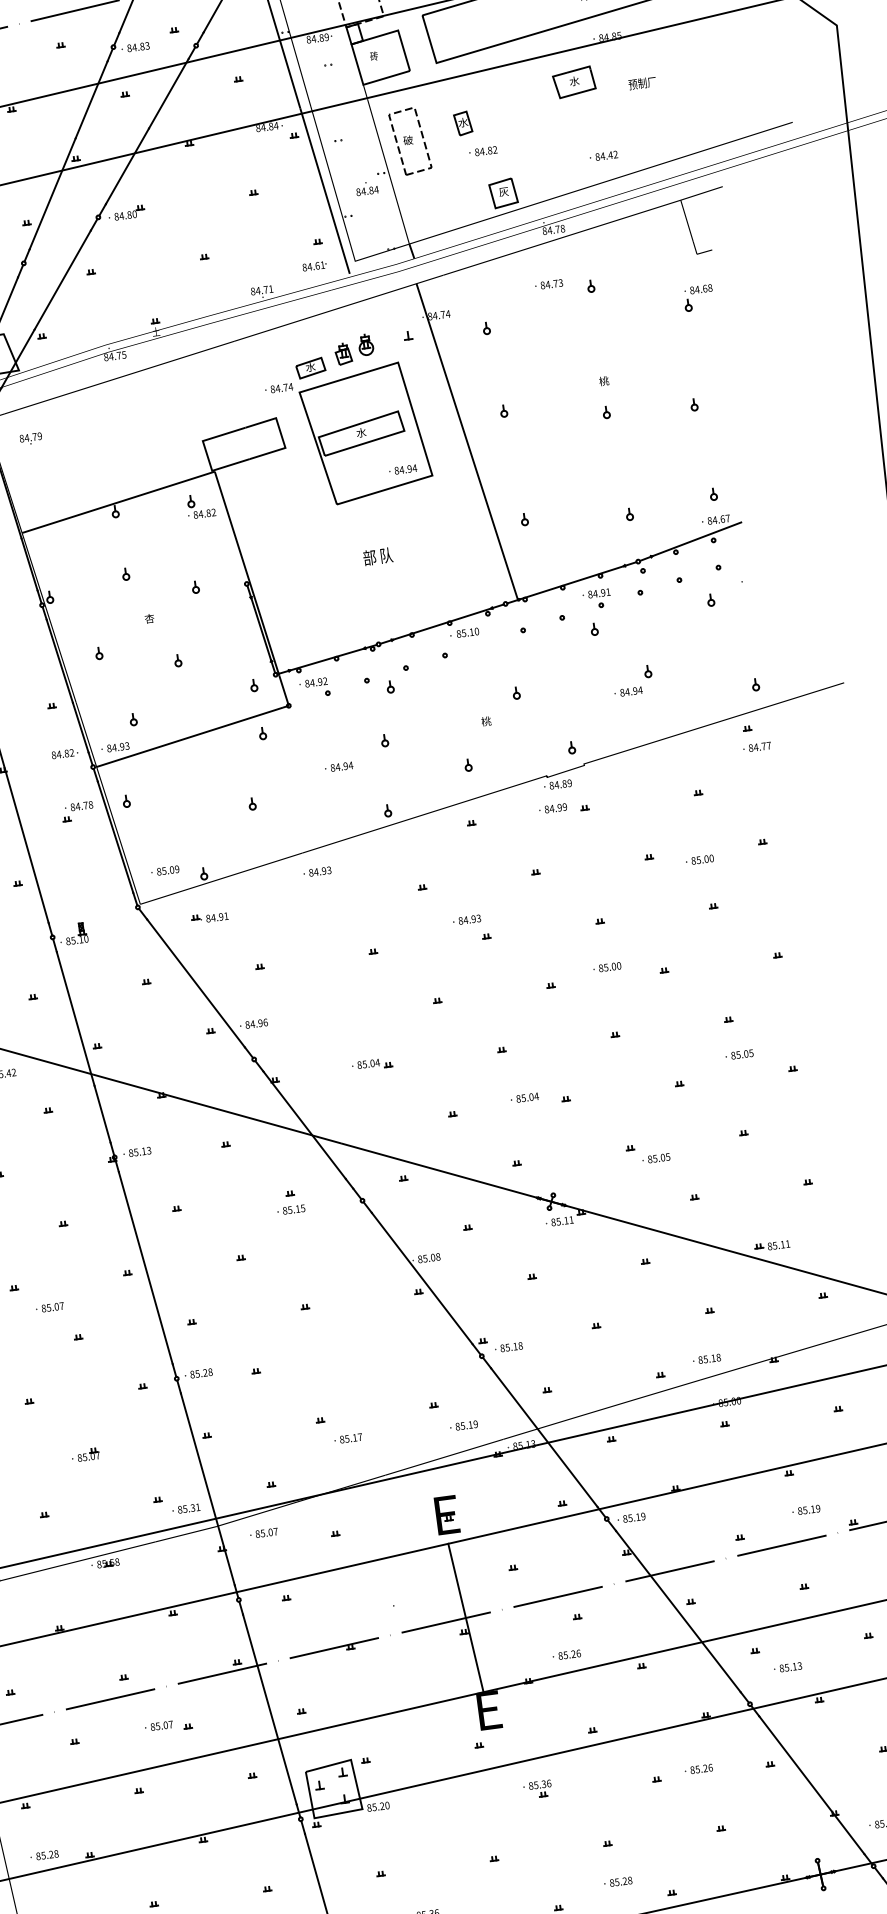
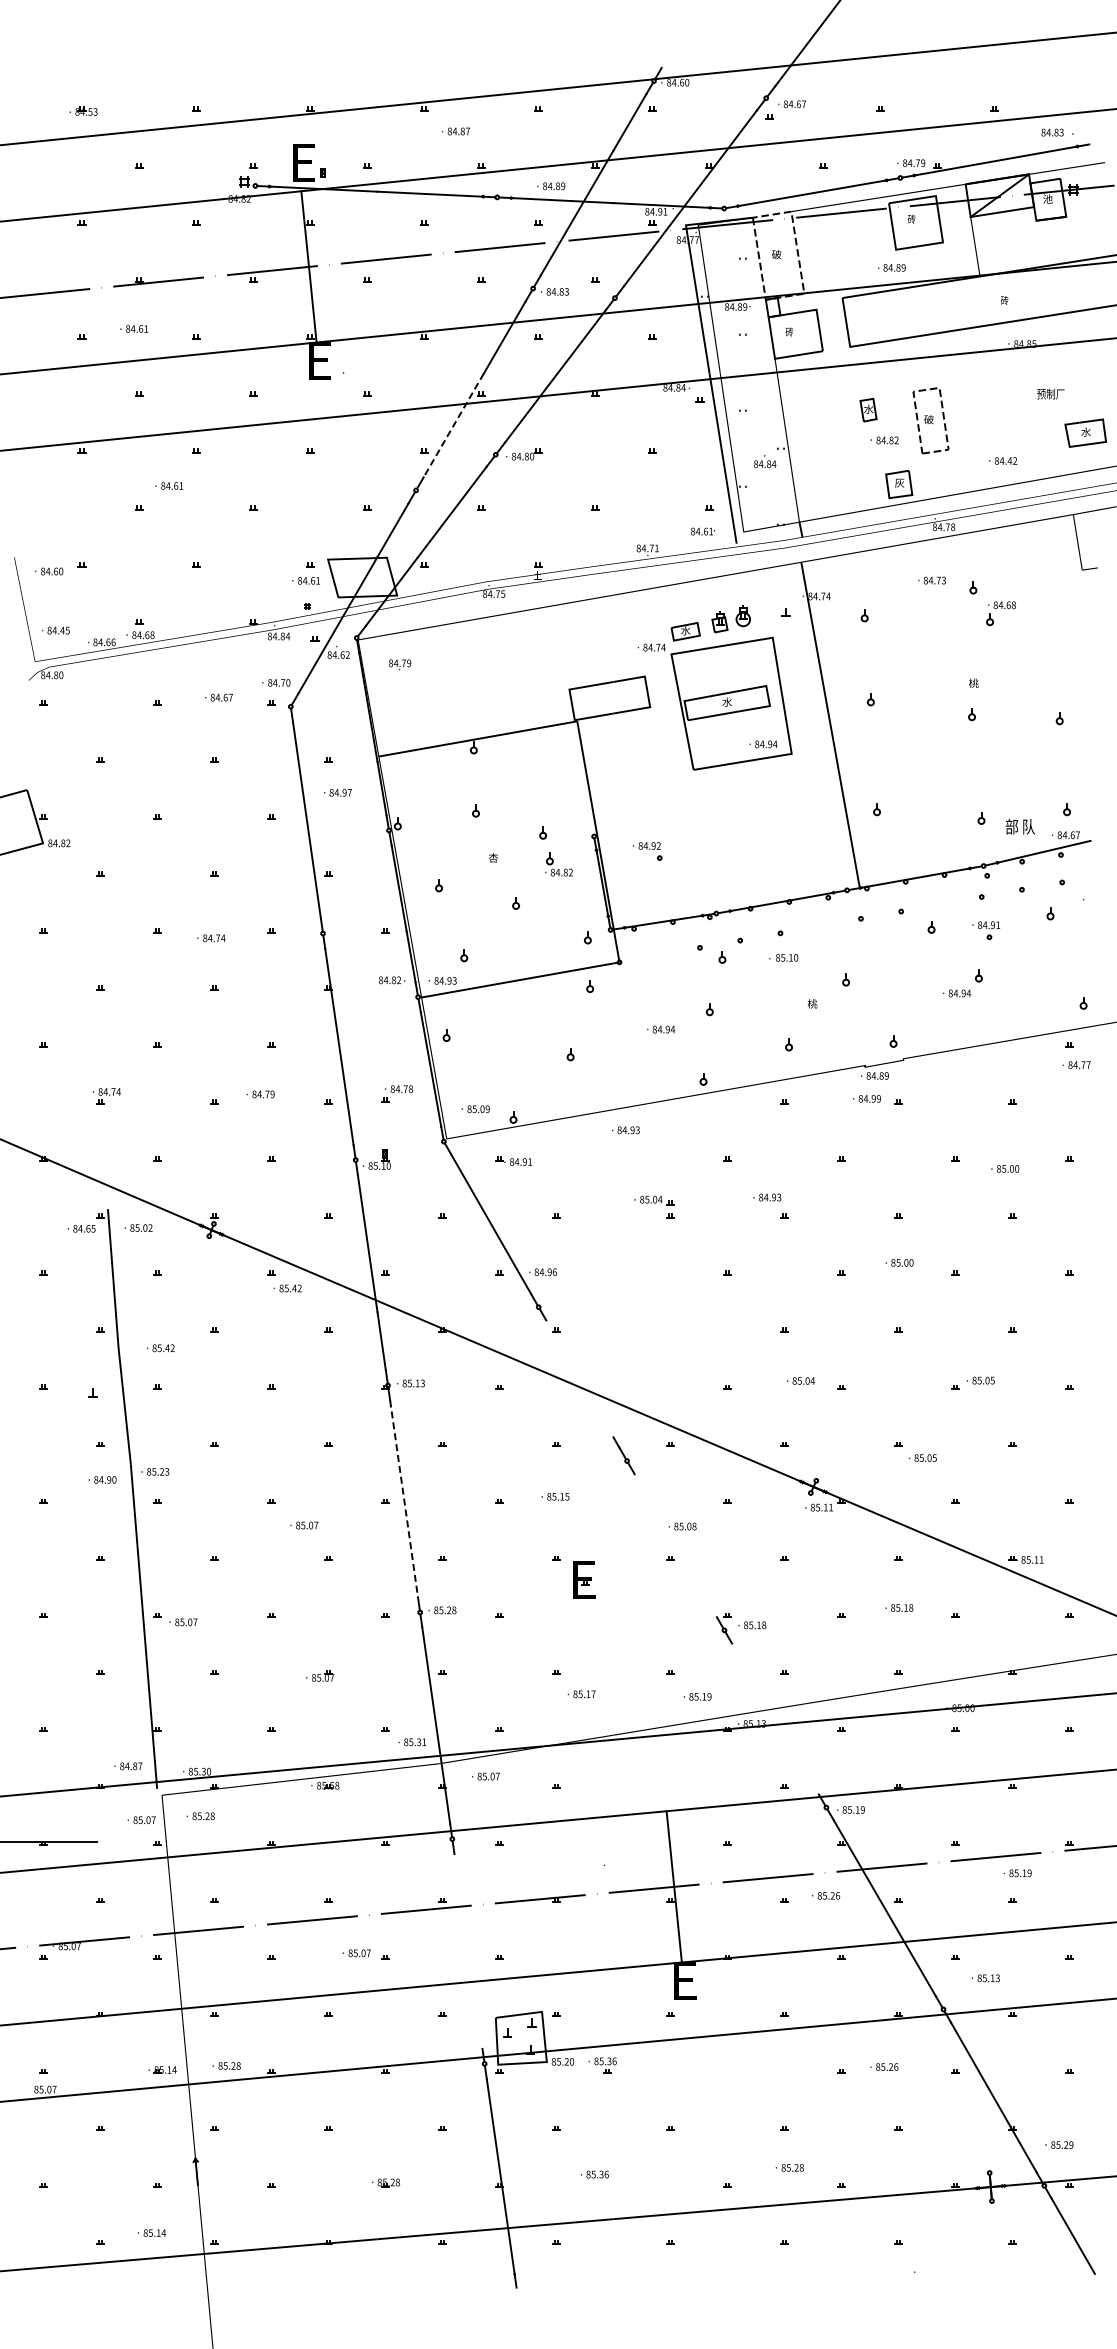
part: (574, 81) -> (1085, 432), moved
part: (409, 141) -> (930, 420), moved
line: (52, 193) -> (453, 425), solid -> dashed
part: (698, 298) -> (1000, 613), moved
part: (200, 506) -> (558, 864), moved
text: (377, 556) -> (1019, 826), moved
part: (597, 598) -> (986, 930), moved
text: (464, 632) -> (783, 957), moved
part: (314, 688) -> (647, 851), moved
part: (77, 811) -> (396, 1093), moved
text: (739, 1054) -> (980, 1380), moved
part: (372, 1064) -> (654, 1200), moved
line: (304, 1124) -> (579, 1378), removed
text: (291, 1209) -> (555, 1496), moved
line: (146, 1268) -> (404, 1499), solid -> dashed
line: (421, 1278) -> (675, 1545), removed
text: (706, 1358) -> (899, 1607), moved
line: (544, 1437) -> (775, 1718), removed
text: (806, 1510) -> (1017, 1873), moved
part: (447, 1514) -> (584, 1579), moved
text: (567, 1654) -> (826, 1895), moved
line: (269, 1709) -> (468, 1951), removed
part: (537, 1789) -> (602, 2065), moved

